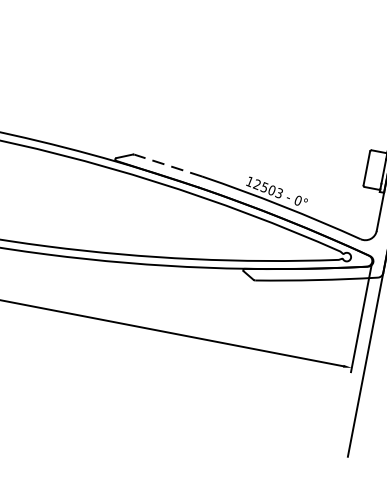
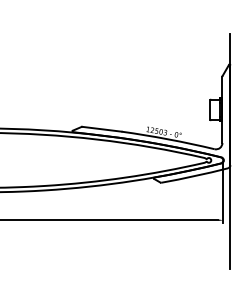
line: (167, 165) -> (101, 129), dashed -> solid

